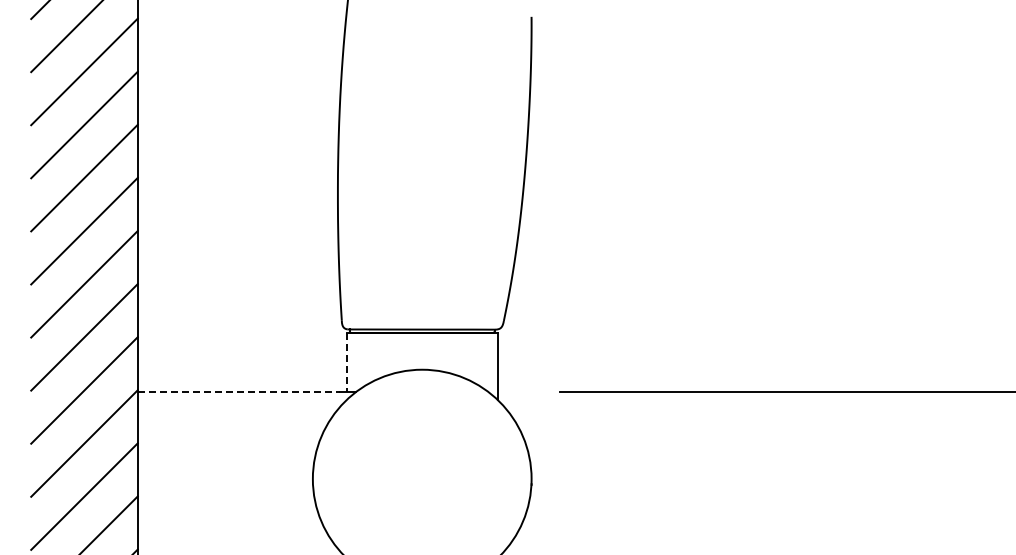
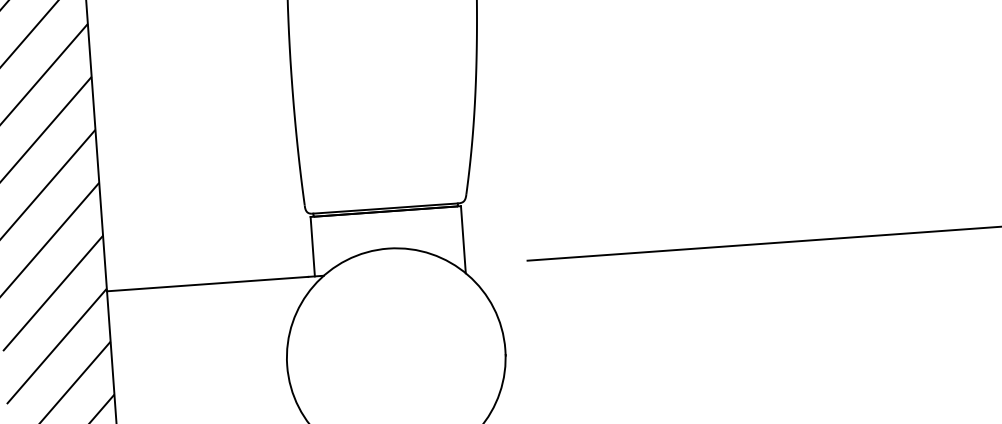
line: (346, 362) -> (312, 246), dashed -> solid
line: (239, 392) -> (207, 284), dashed -> solid

